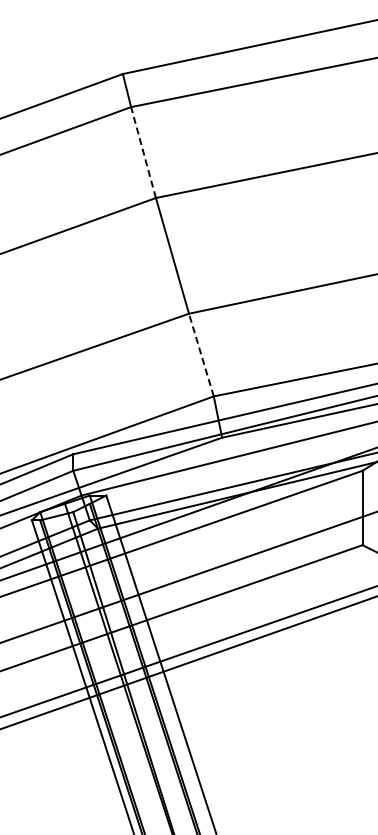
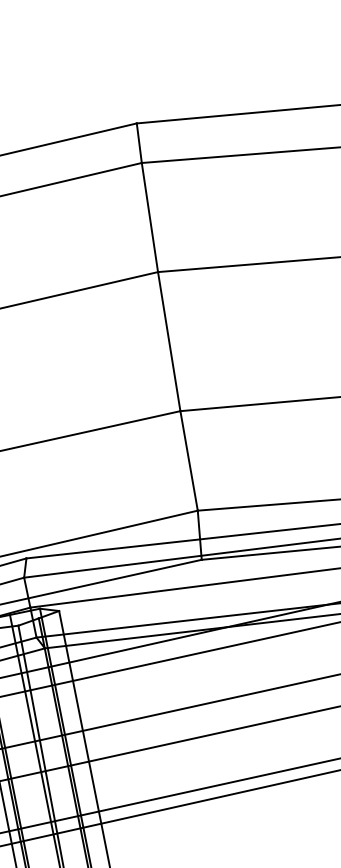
line: (143, 152) -> (149, 217), dashed -> solid
line: (201, 354) -> (189, 460), dashed -> solid

